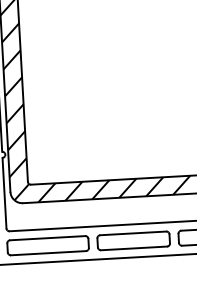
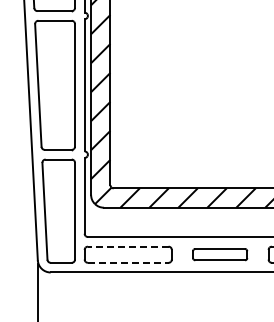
line: (46, 238) -> (127, 246), solid -> dashed
part: (133, 240) -> (219, 254), size x0.7
line: (48, 252) -> (128, 262), solid -> dashed

